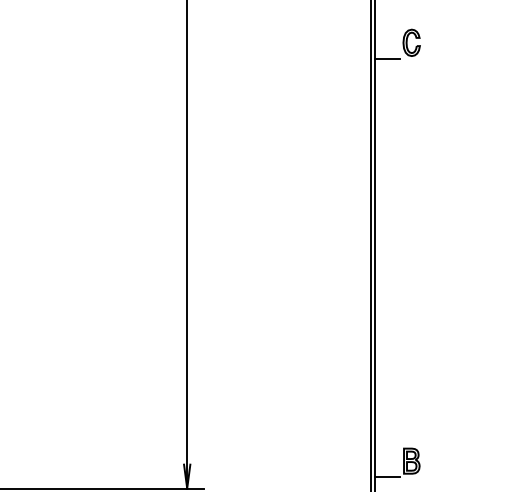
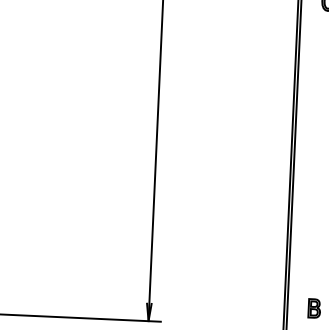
line: (387, 59) -> (310, 12), removed
line: (387, 477) -> (296, 319), removed

